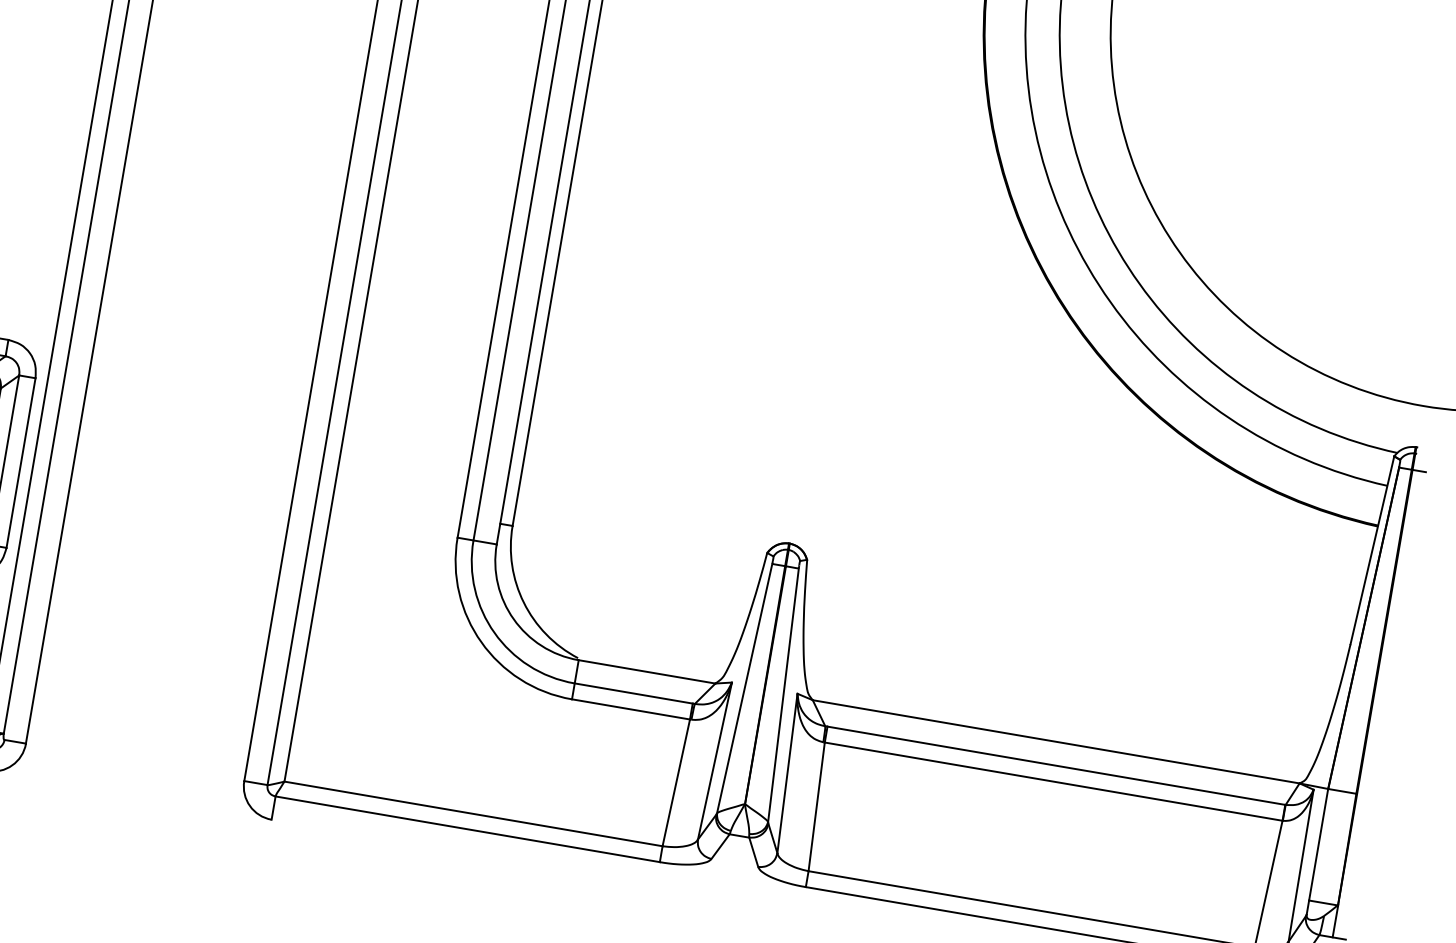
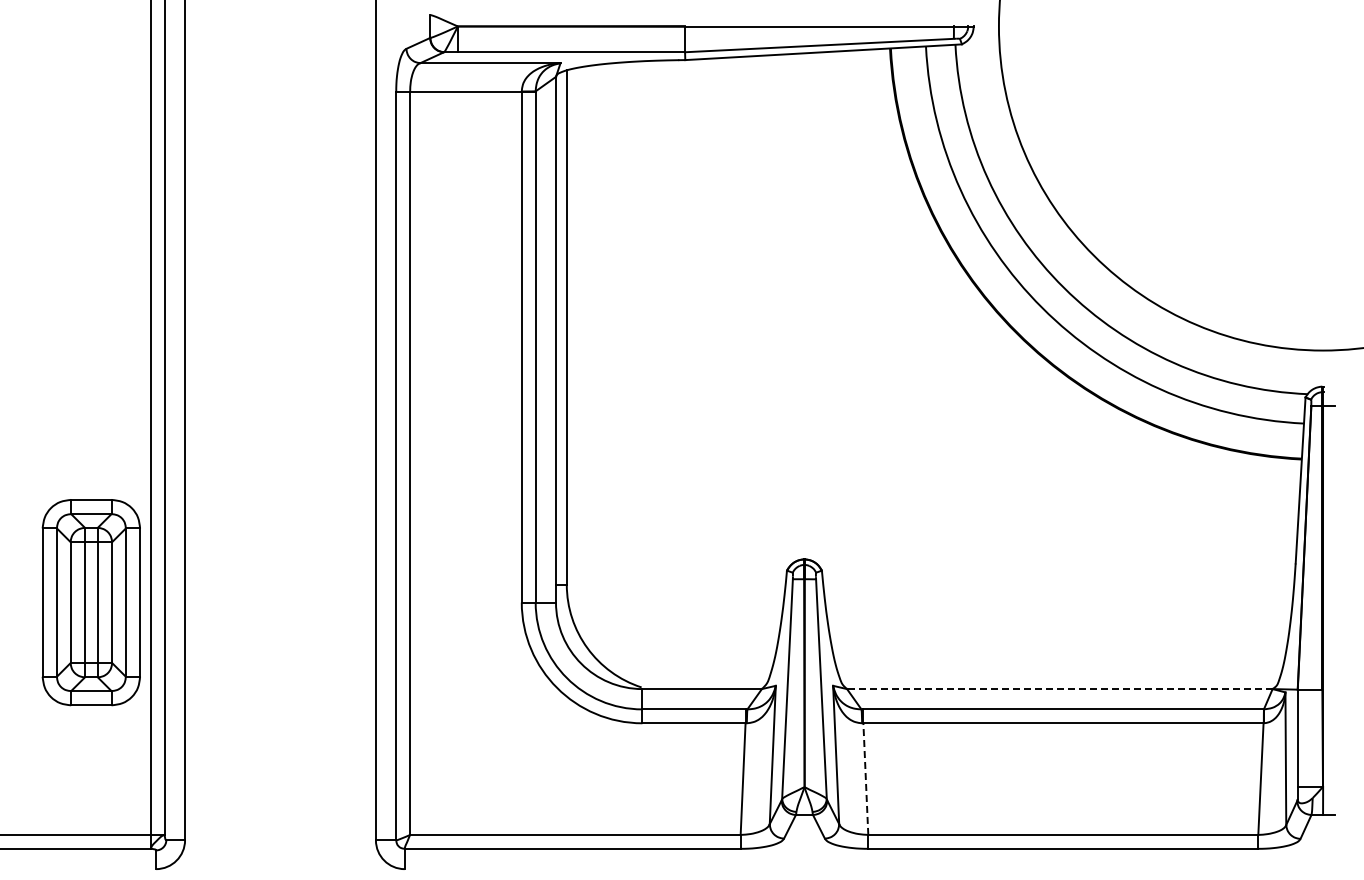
line: (1055, 742) -> (1059, 689), solid -> dashed
line: (816, 807) -> (865, 779), solid -> dashed

